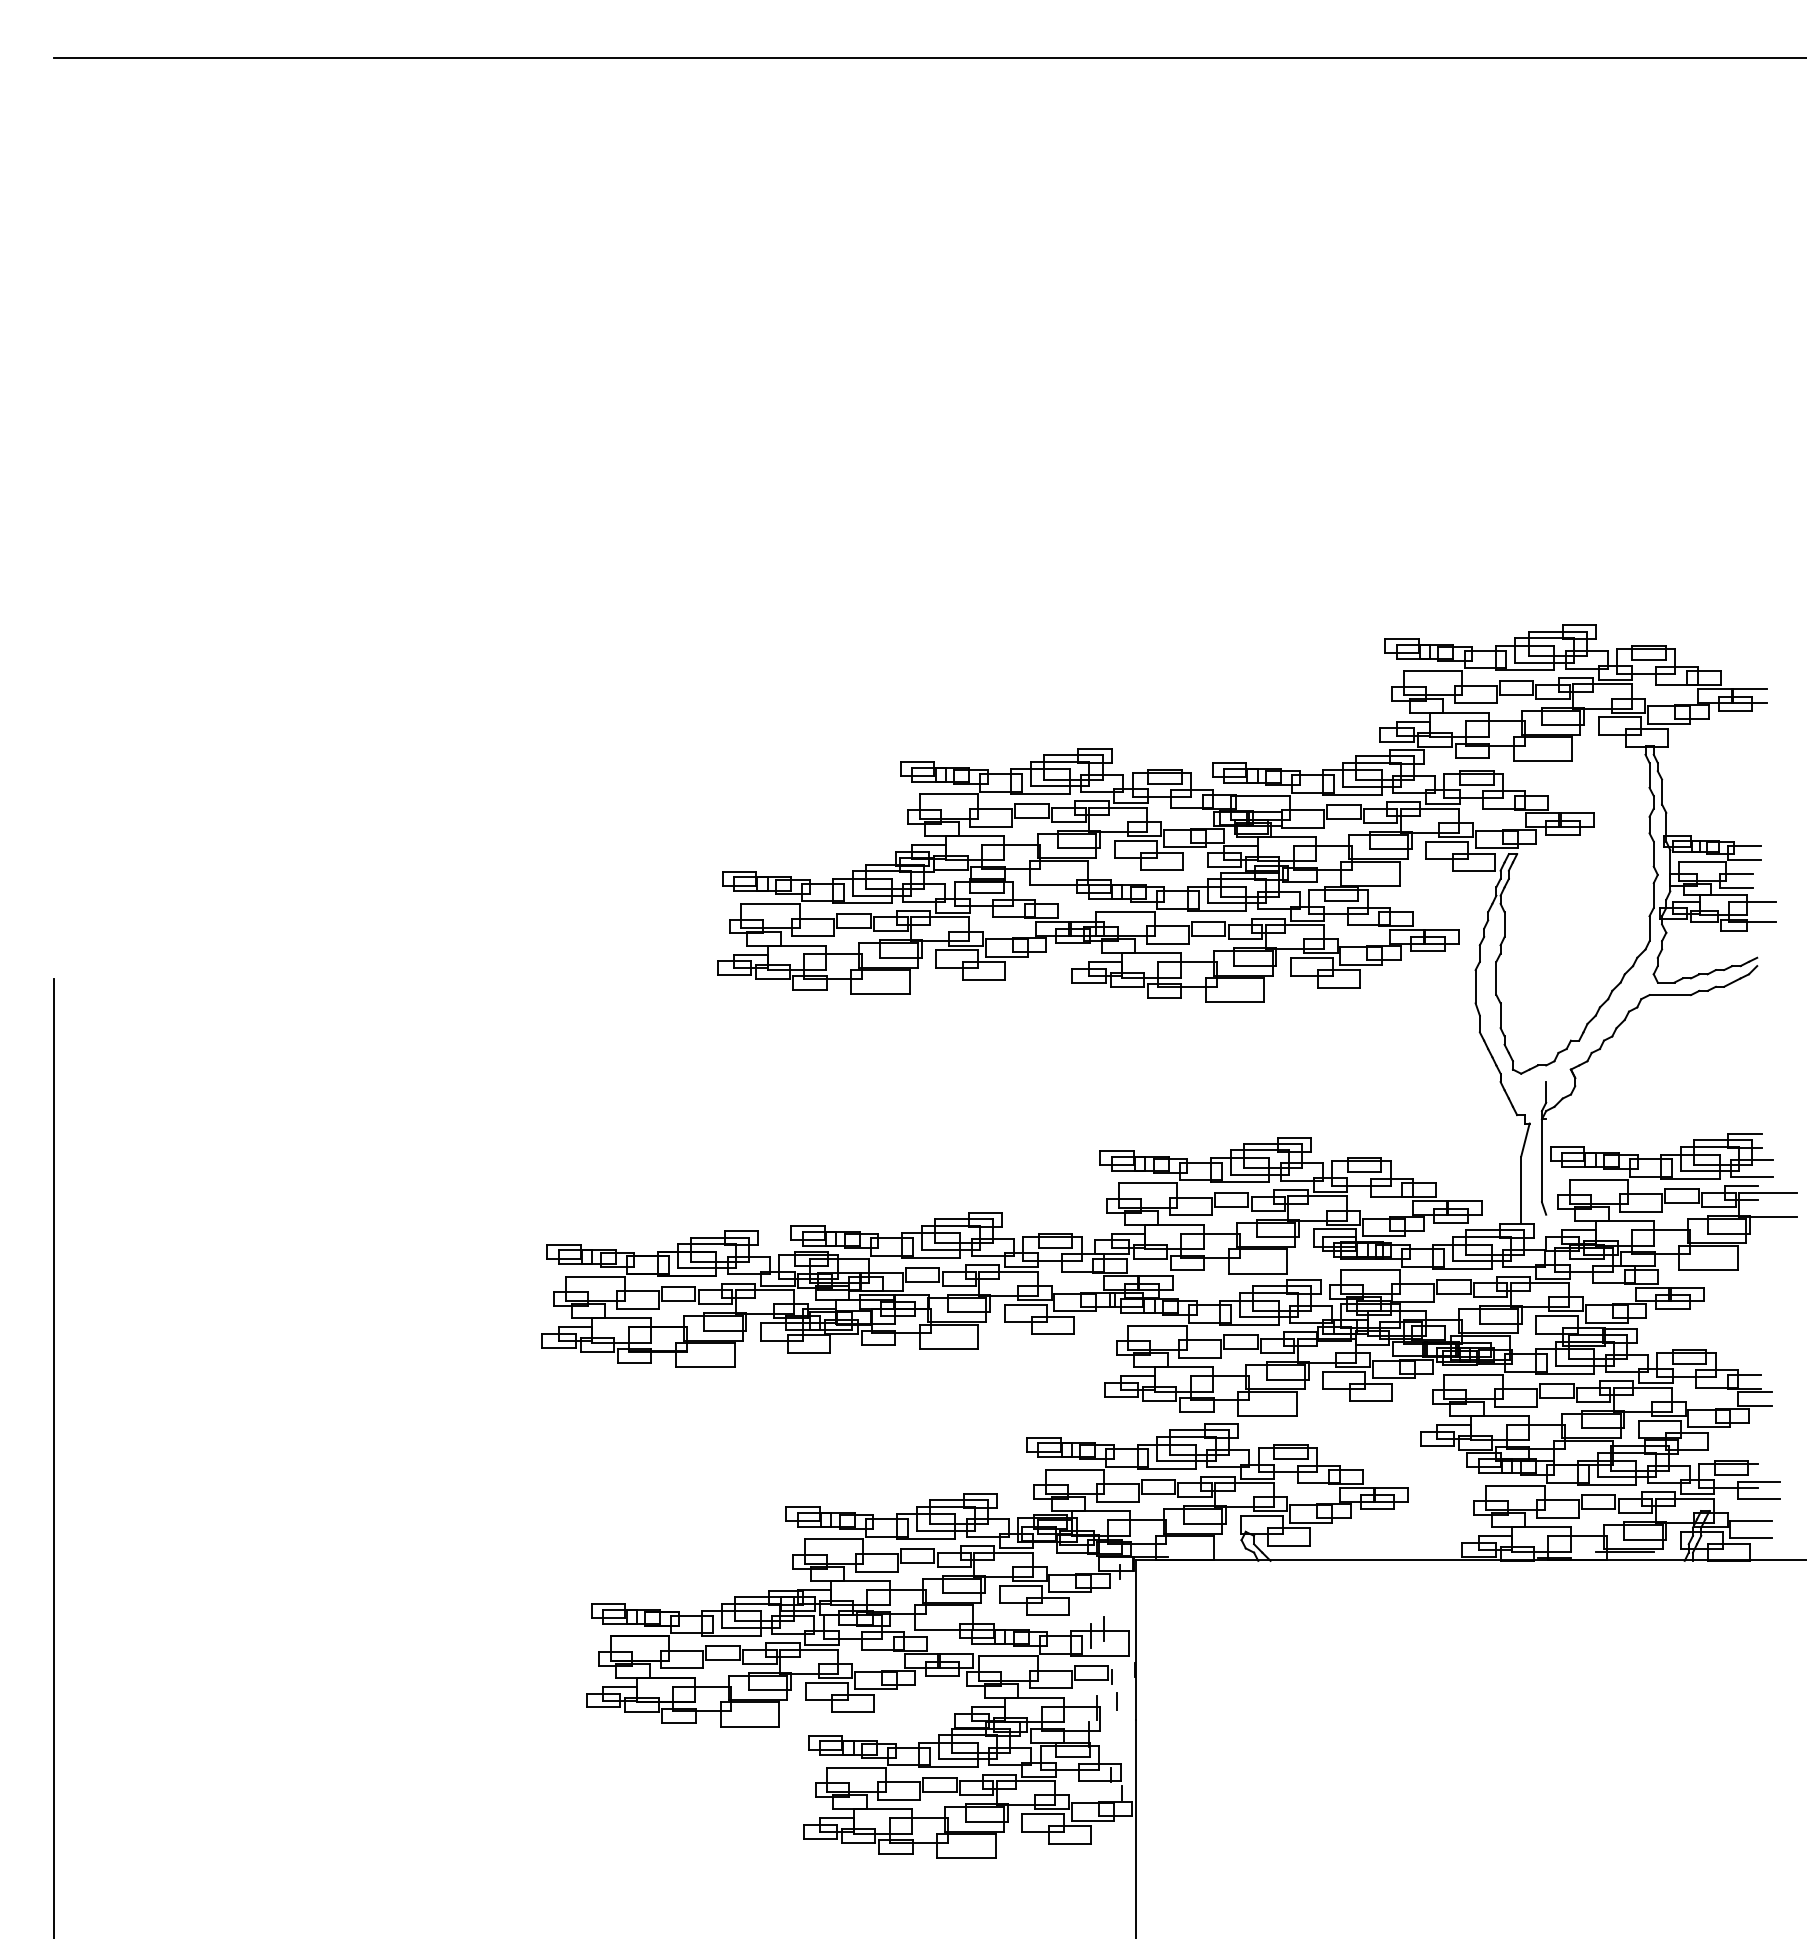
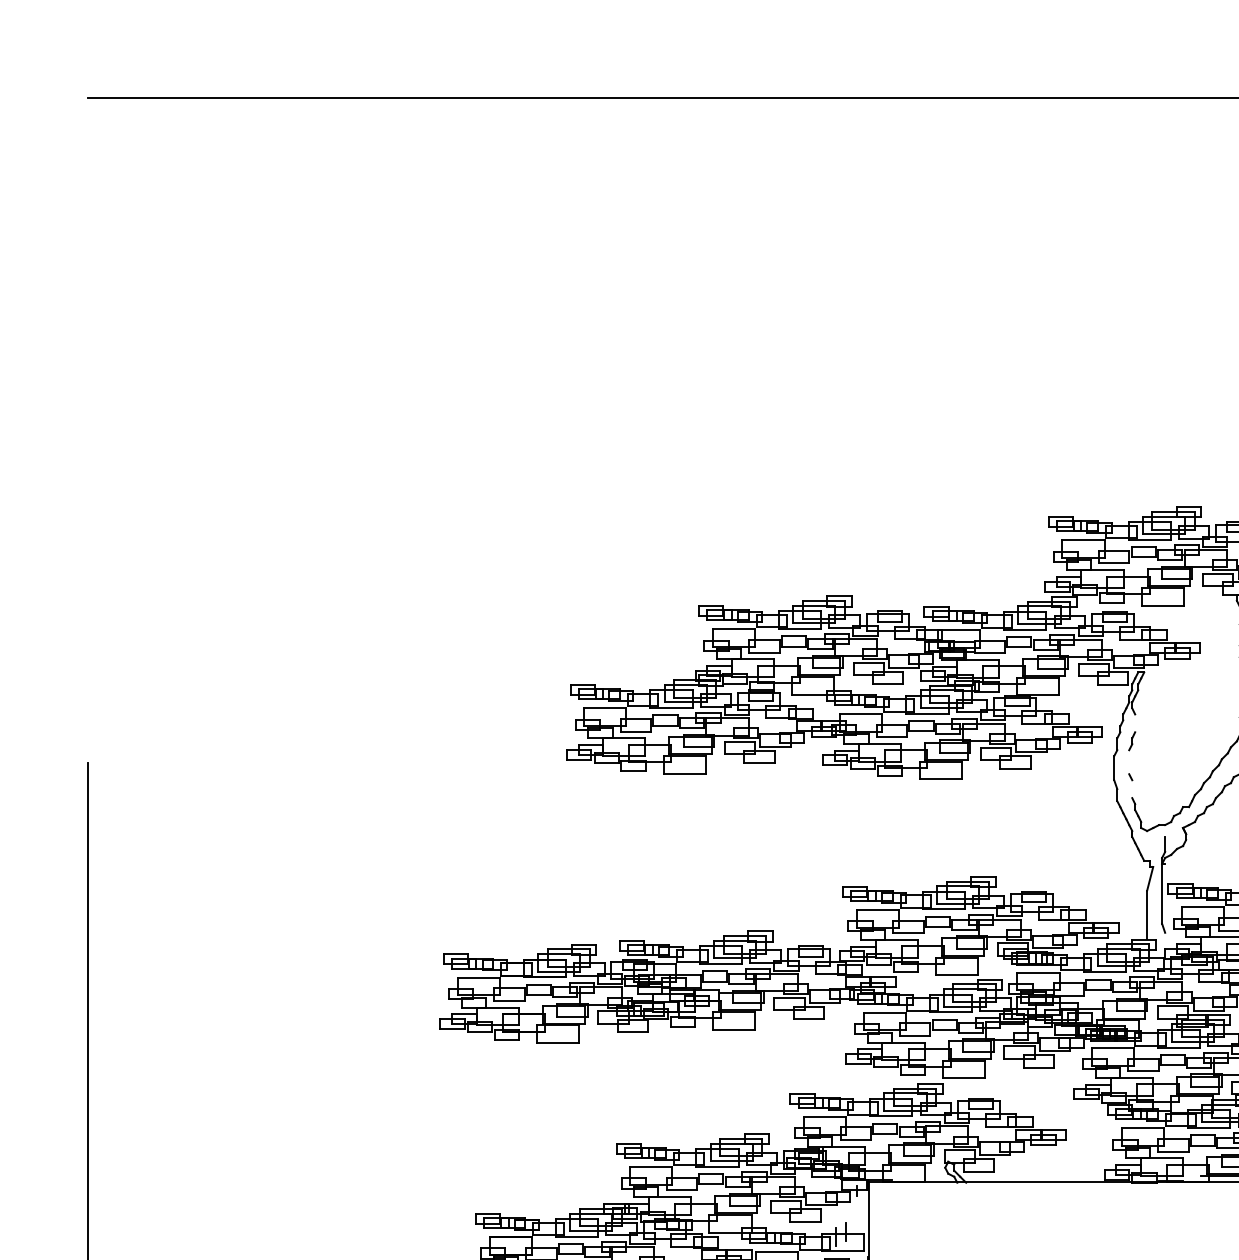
line: (1504, 924) -> (1135, 723), removed
line: (1496, 978) -> (1129, 762), removed
line: (1500, 1015) -> (1132, 788), removed

